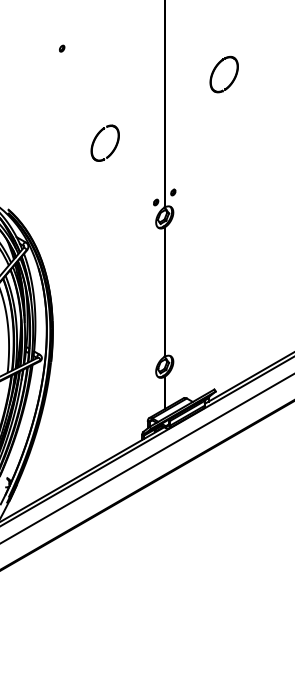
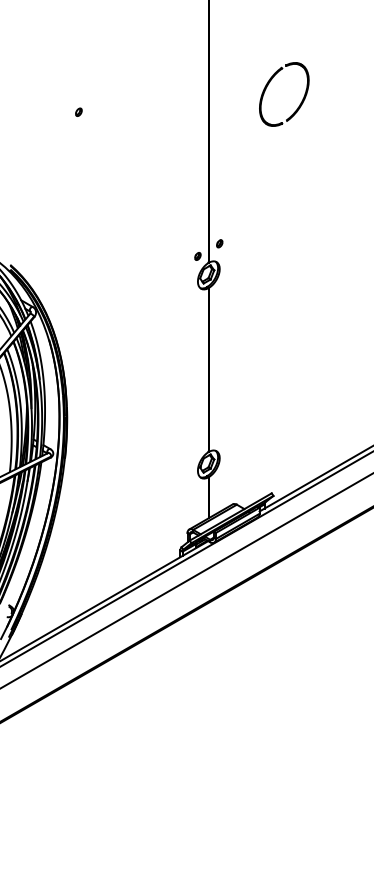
part: (62, 48) -> (79, 112), moved
part: (223, 74) -> (283, 94), size x1.4
part: (104, 142) -> (132, 180), removed

